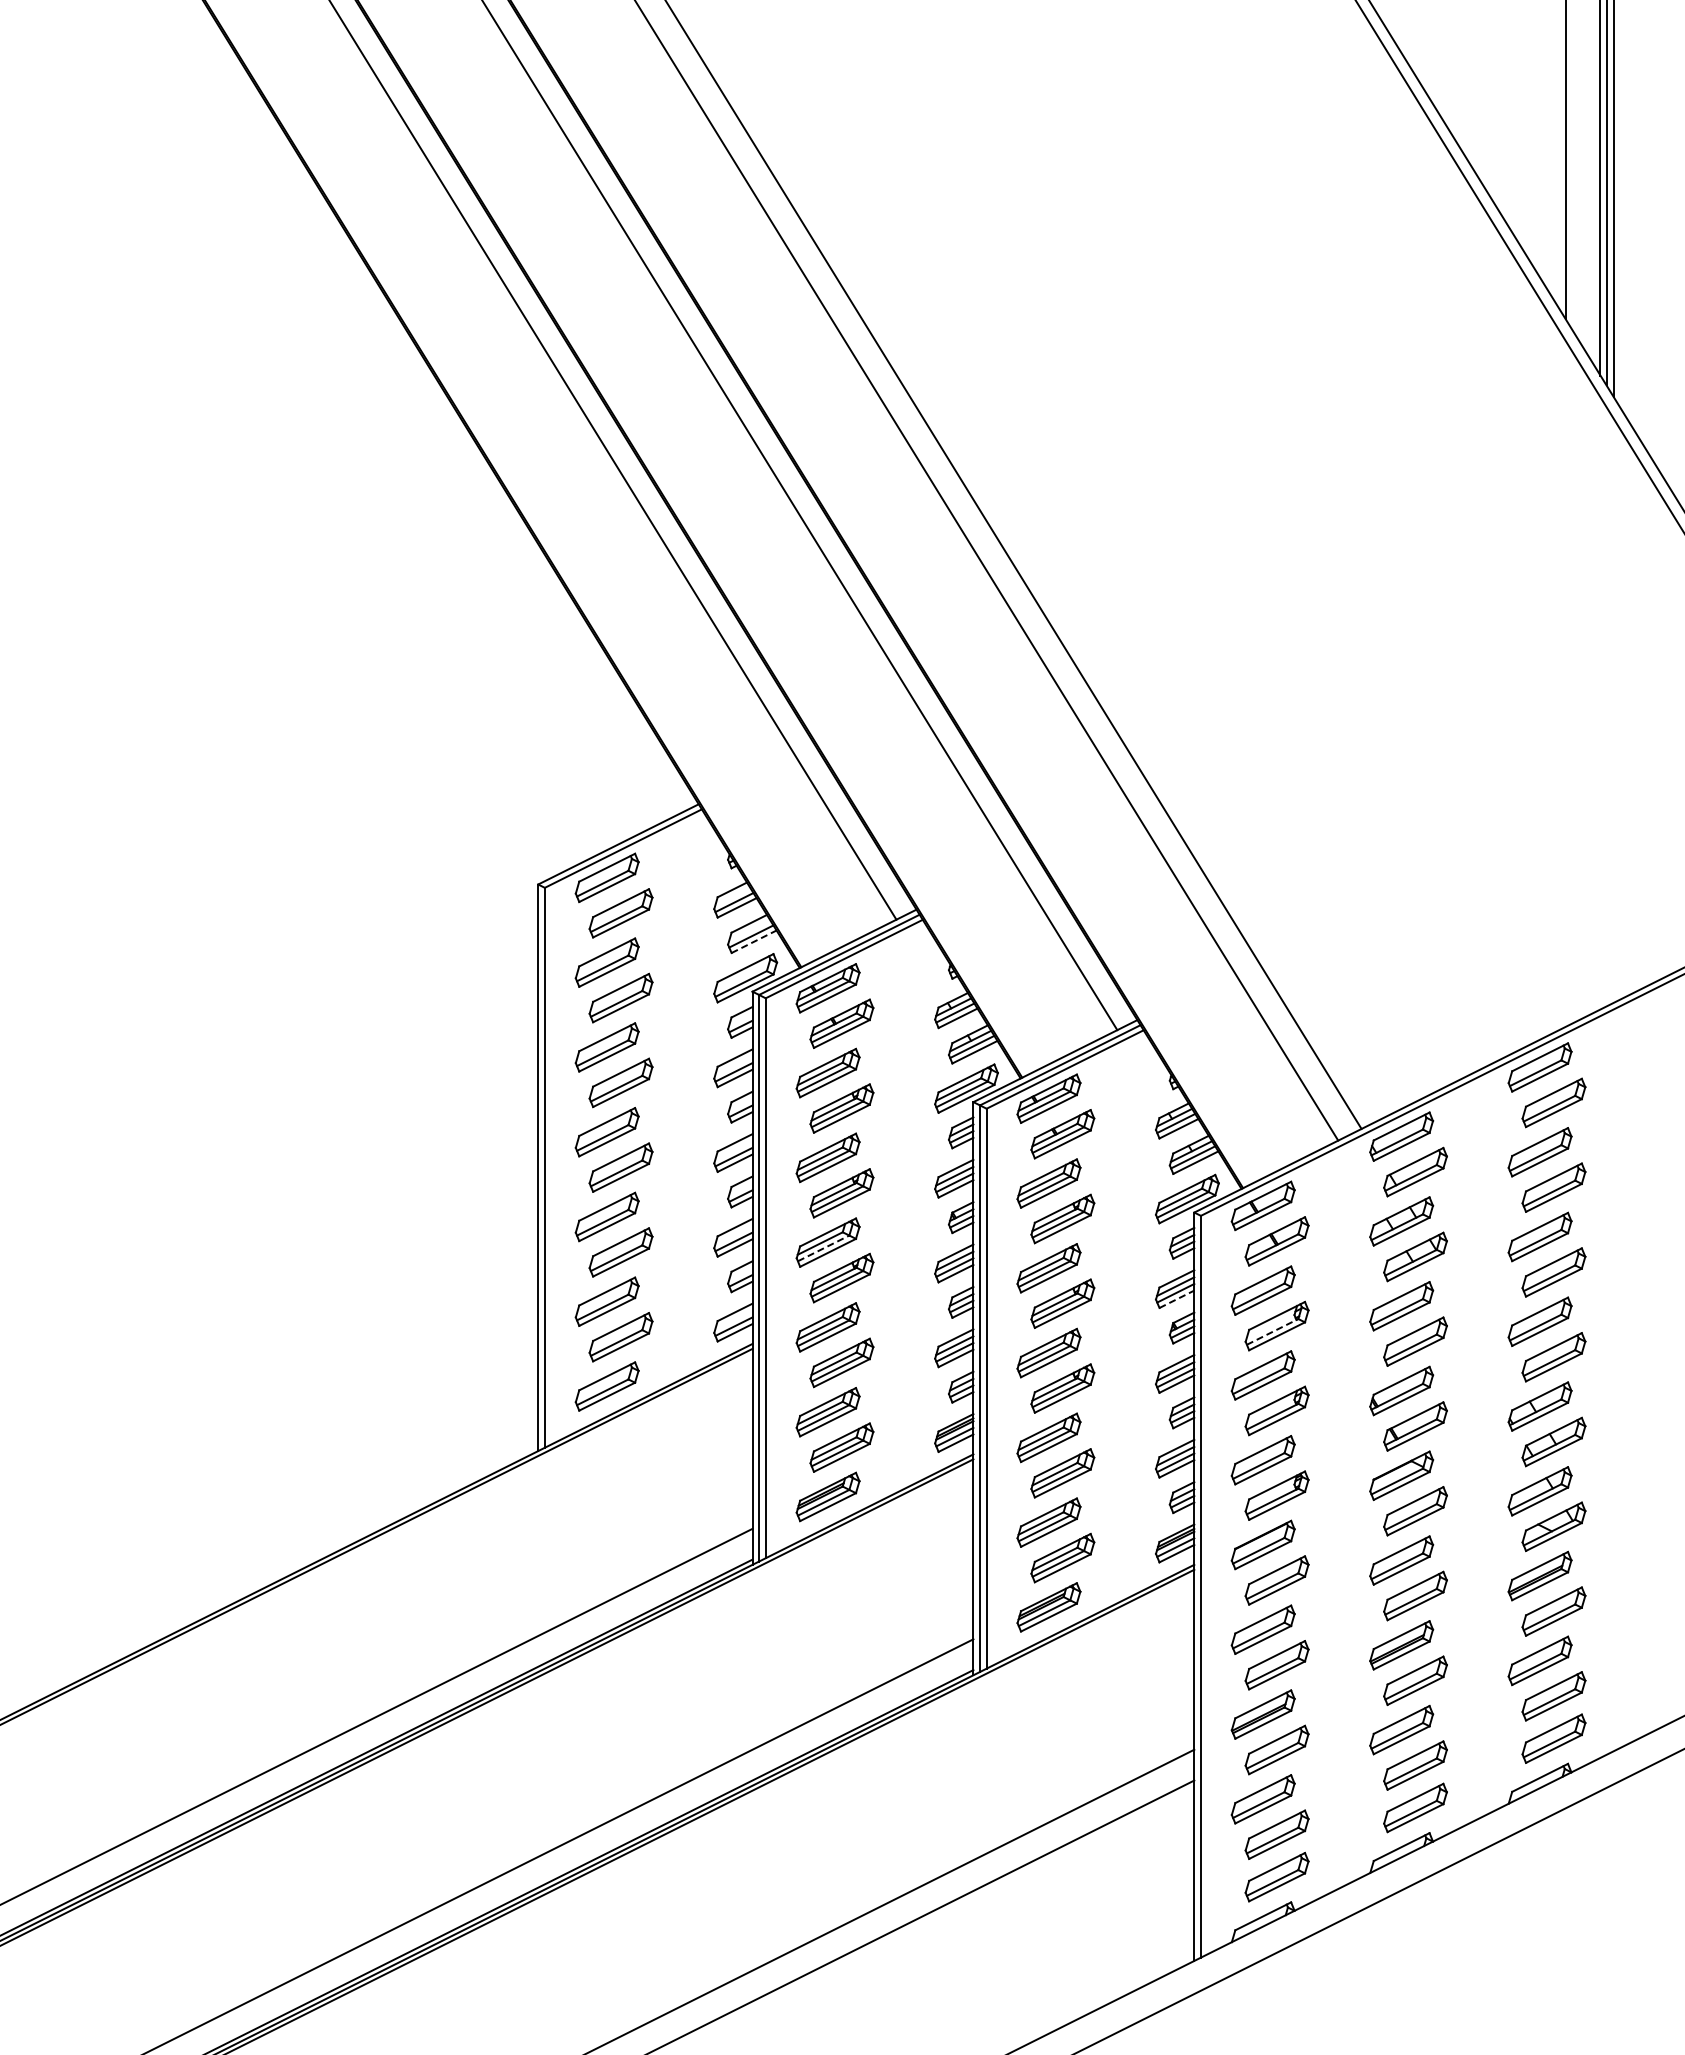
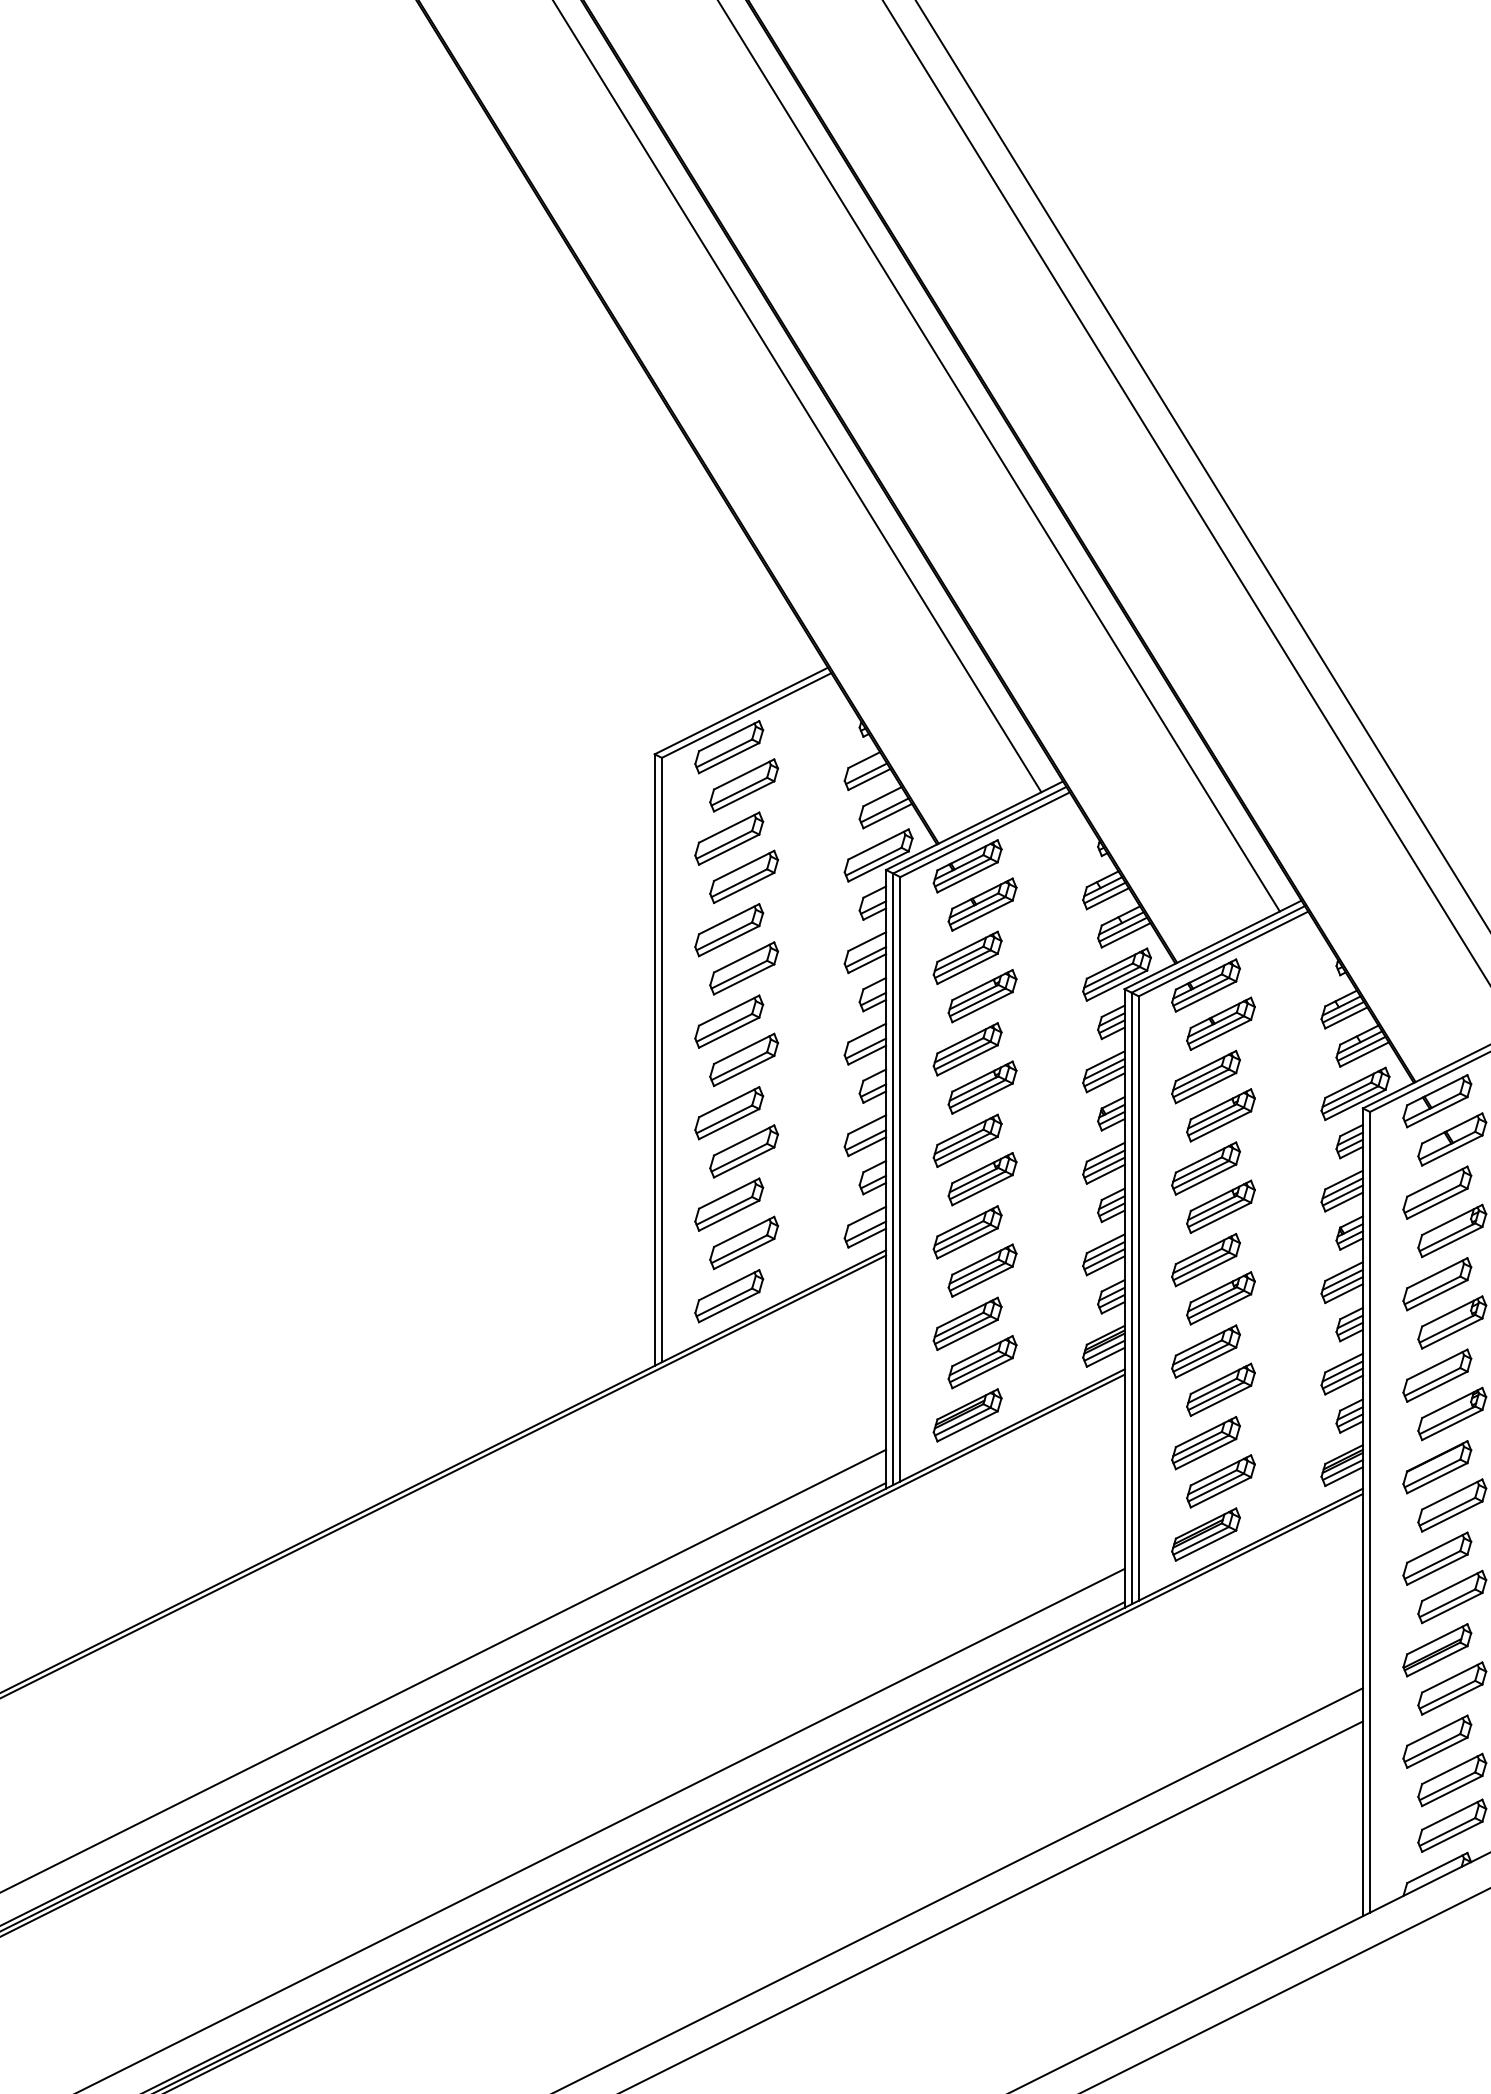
line: (754, 941) -> (888, 815), dashed -> solid
line: (823, 1248) -> (962, 1147), dashed -> solid
line: (1177, 1299) -> (1344, 1202), dashed -> solid
line: (1272, 1331) -> (1447, 1236), dashed -> solid

